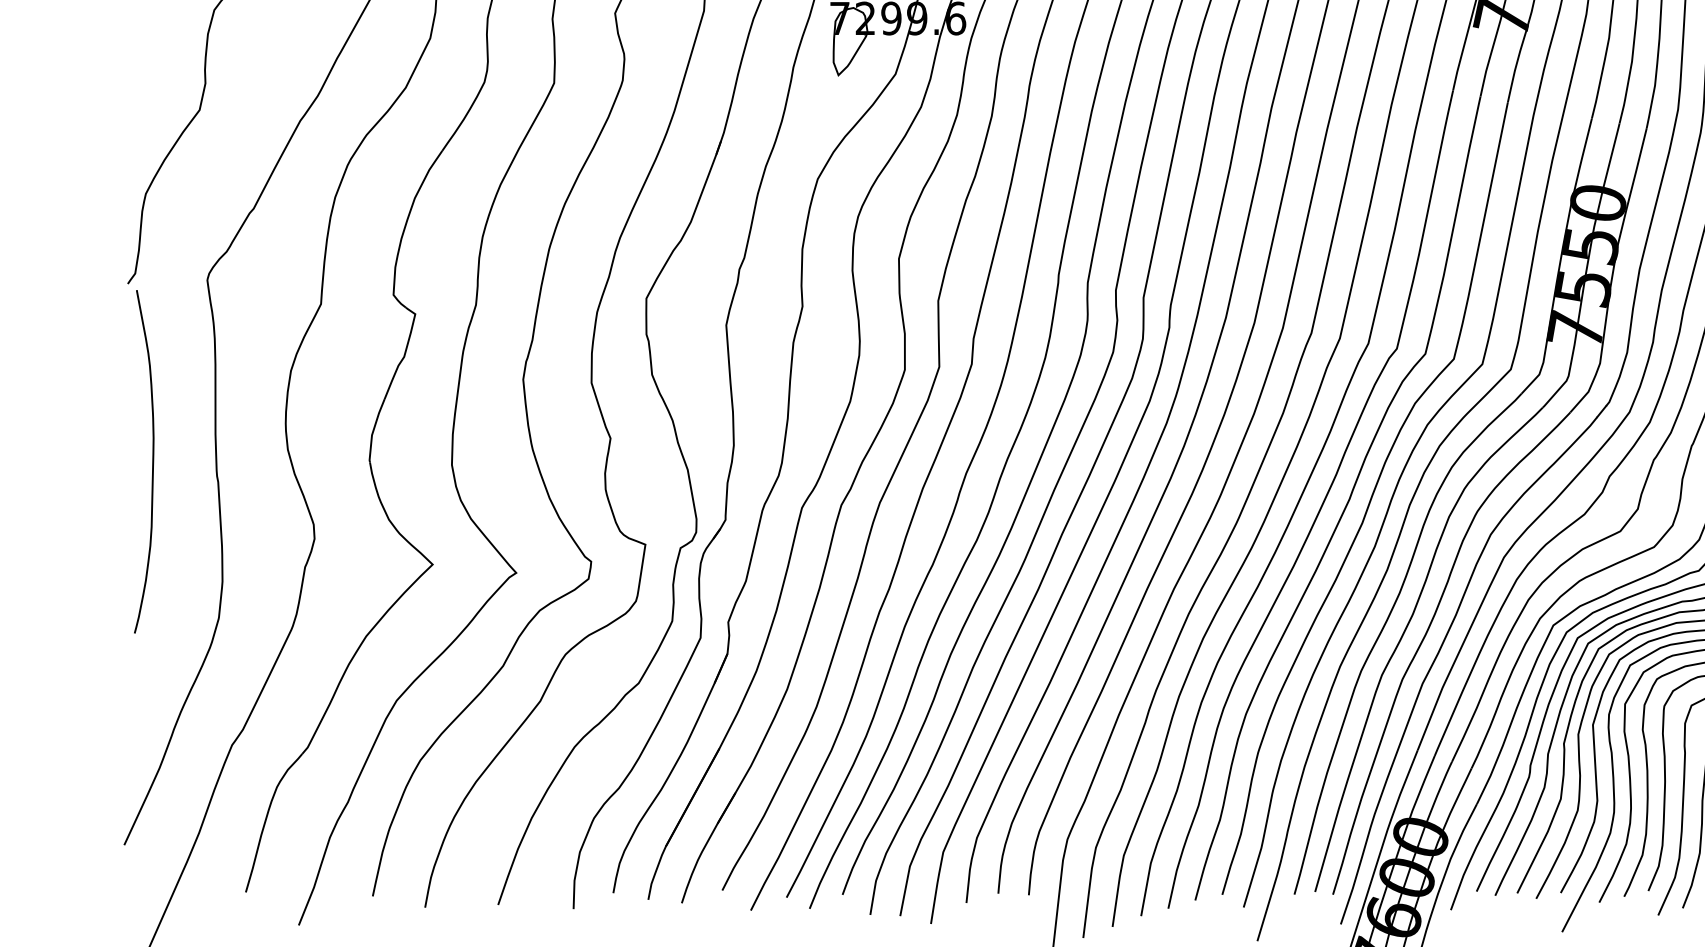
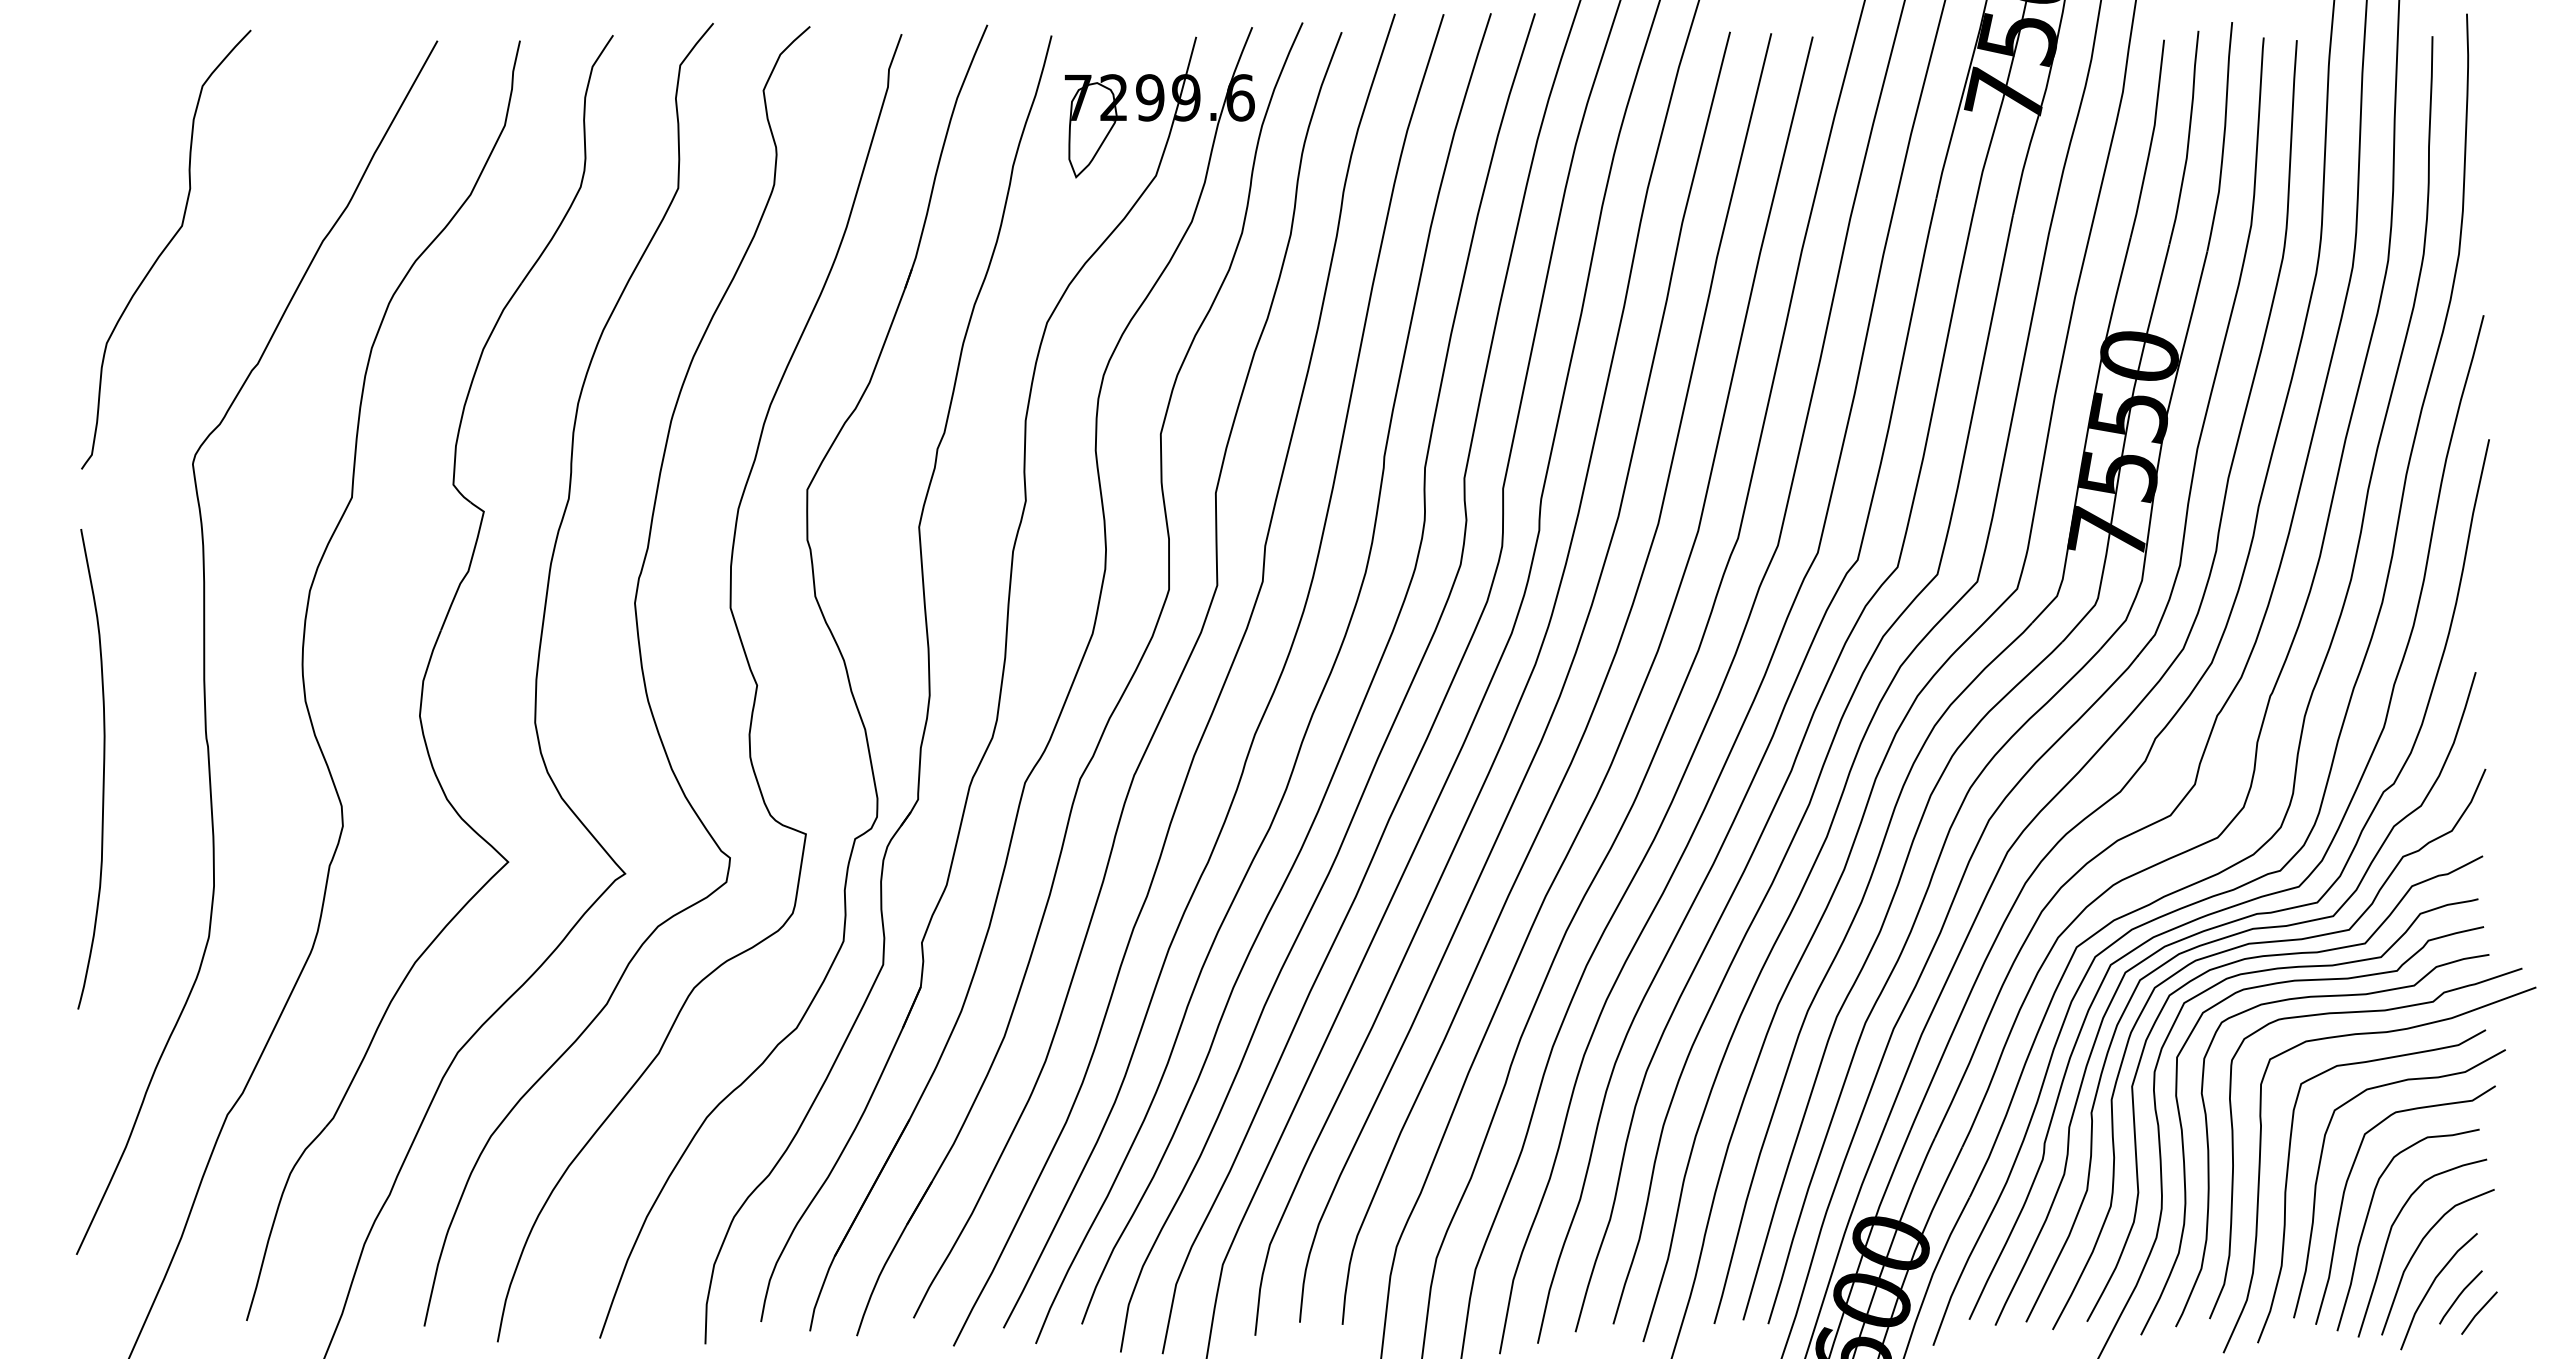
curve: (152, 461) -> (103, 769), moved

